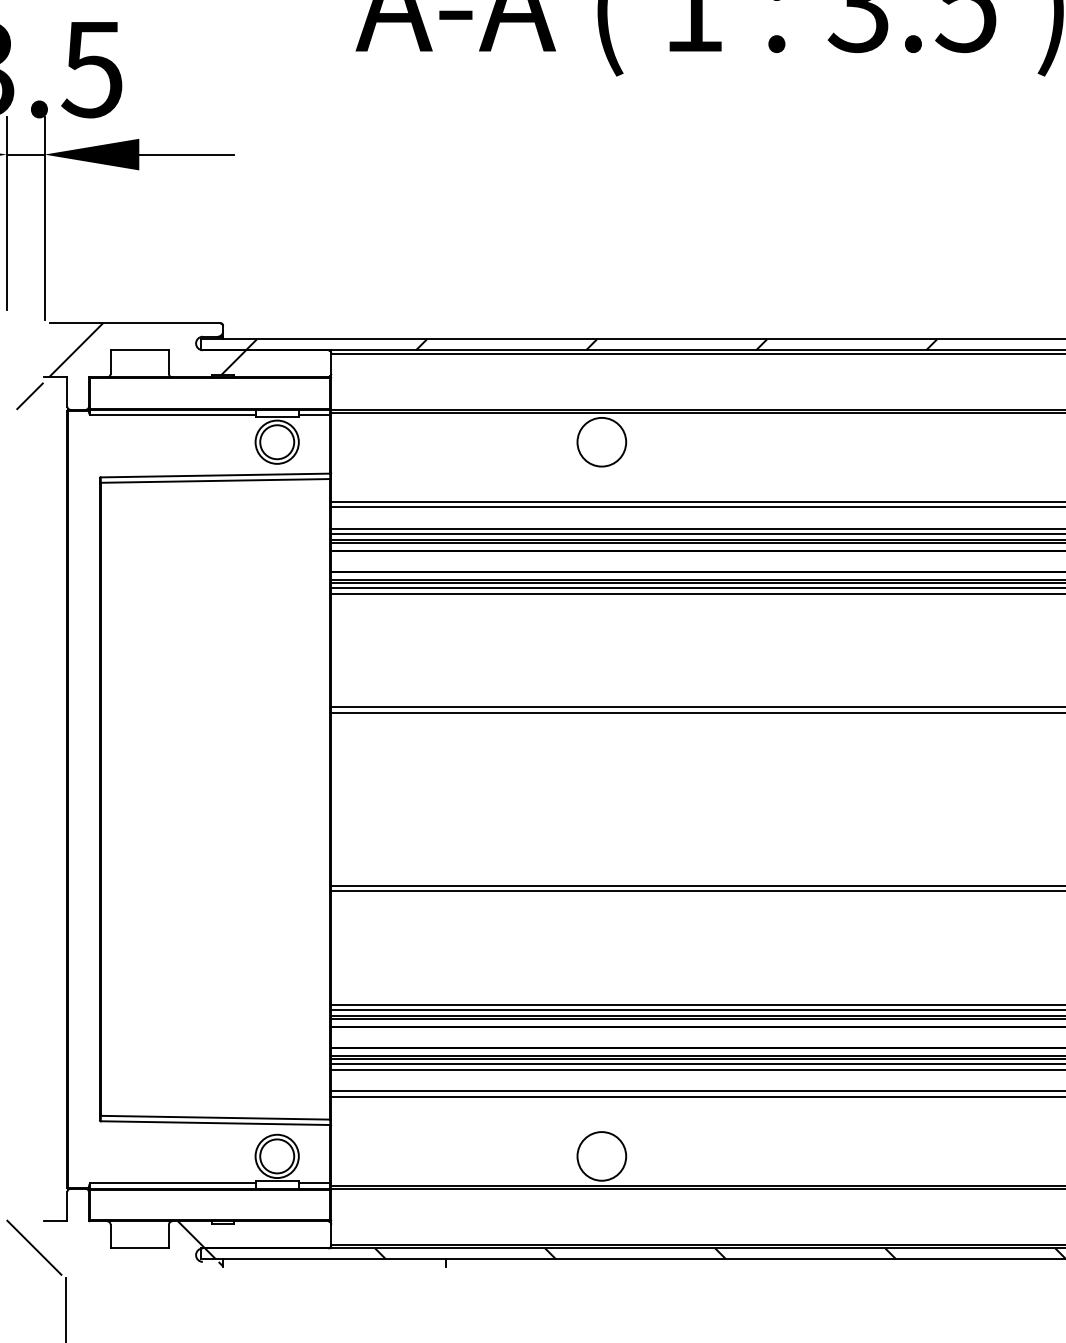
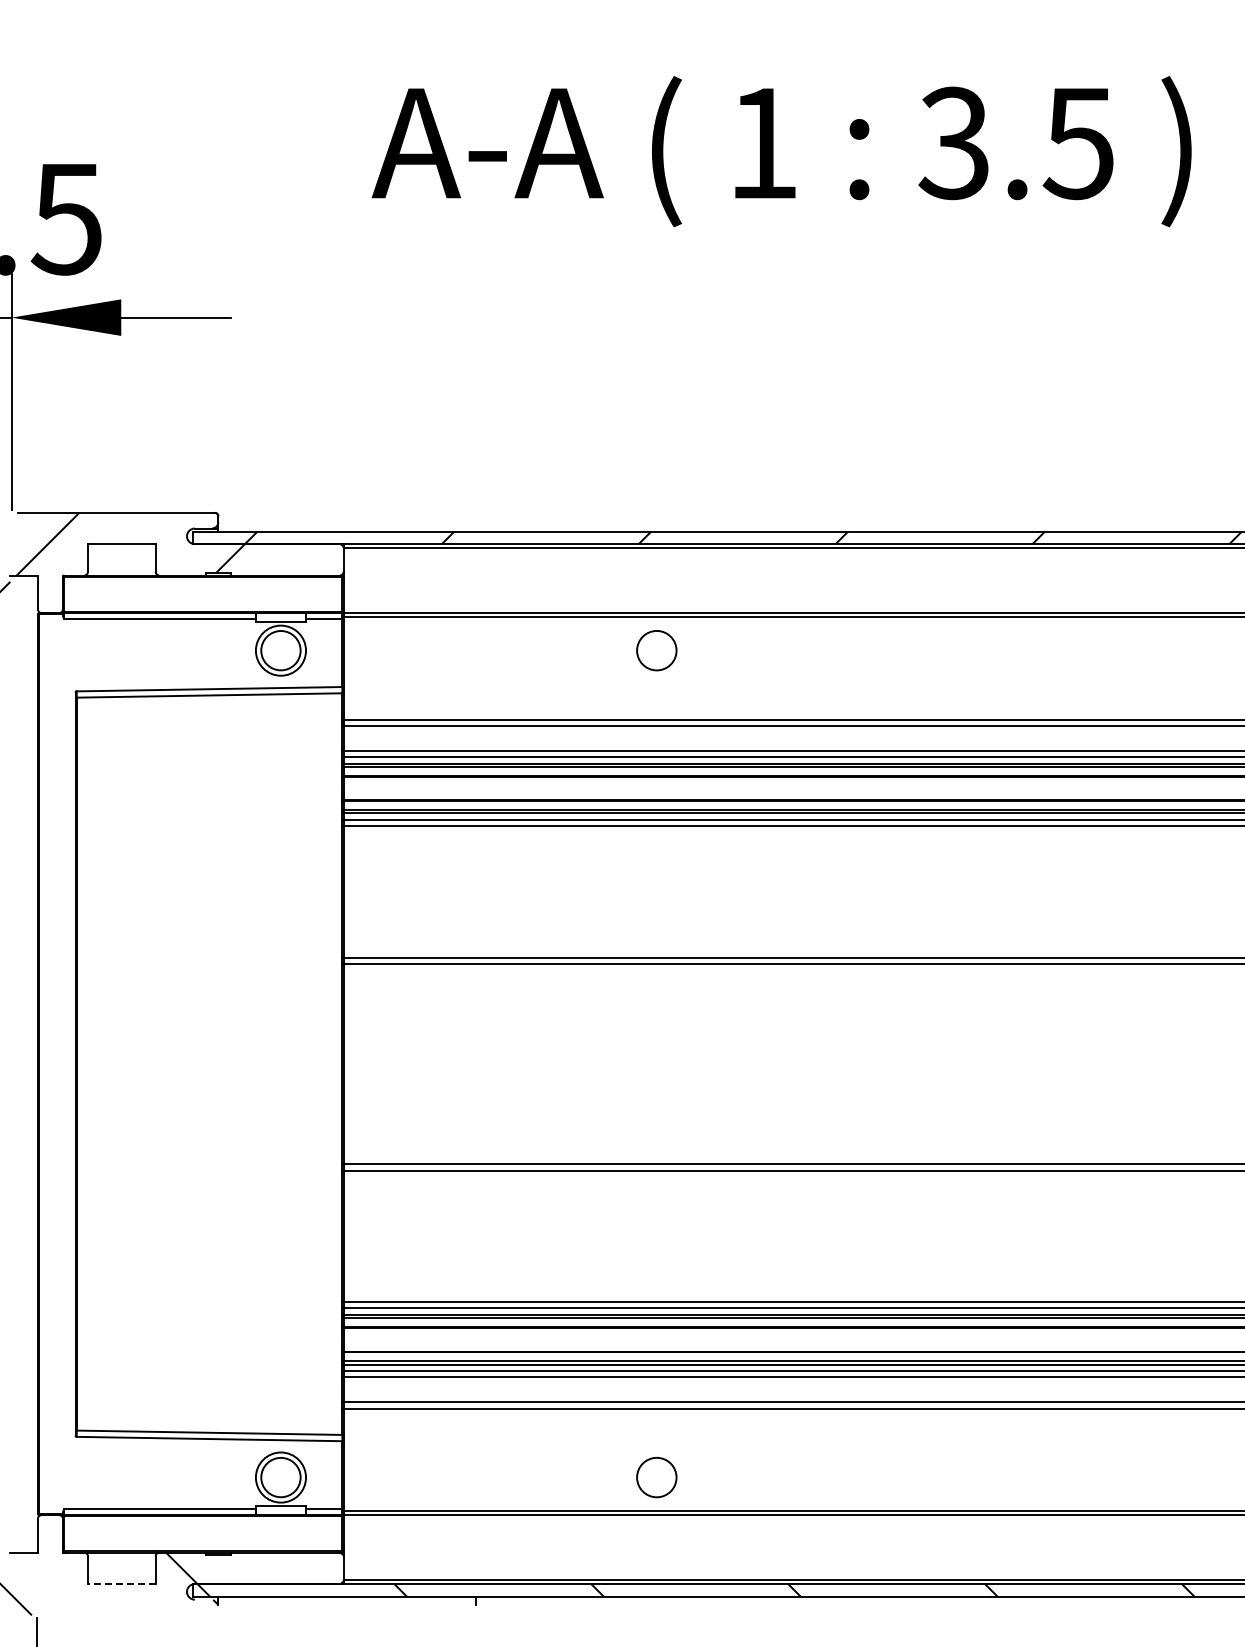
circle: (601, 442) -> (656, 650), size x0.7
circle: (601, 1156) -> (656, 1477), size x0.7
line: (139, 1248) -> (121, 1584), solid -> dashed

